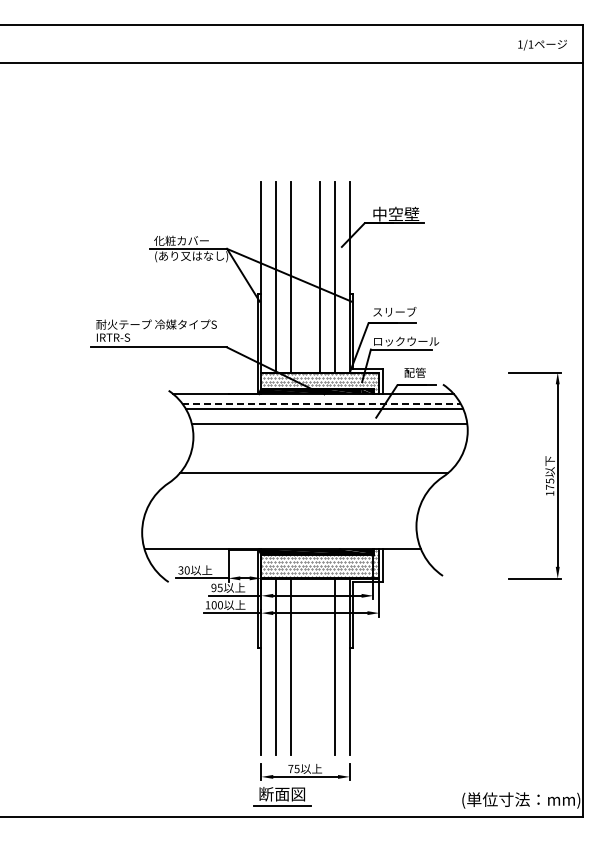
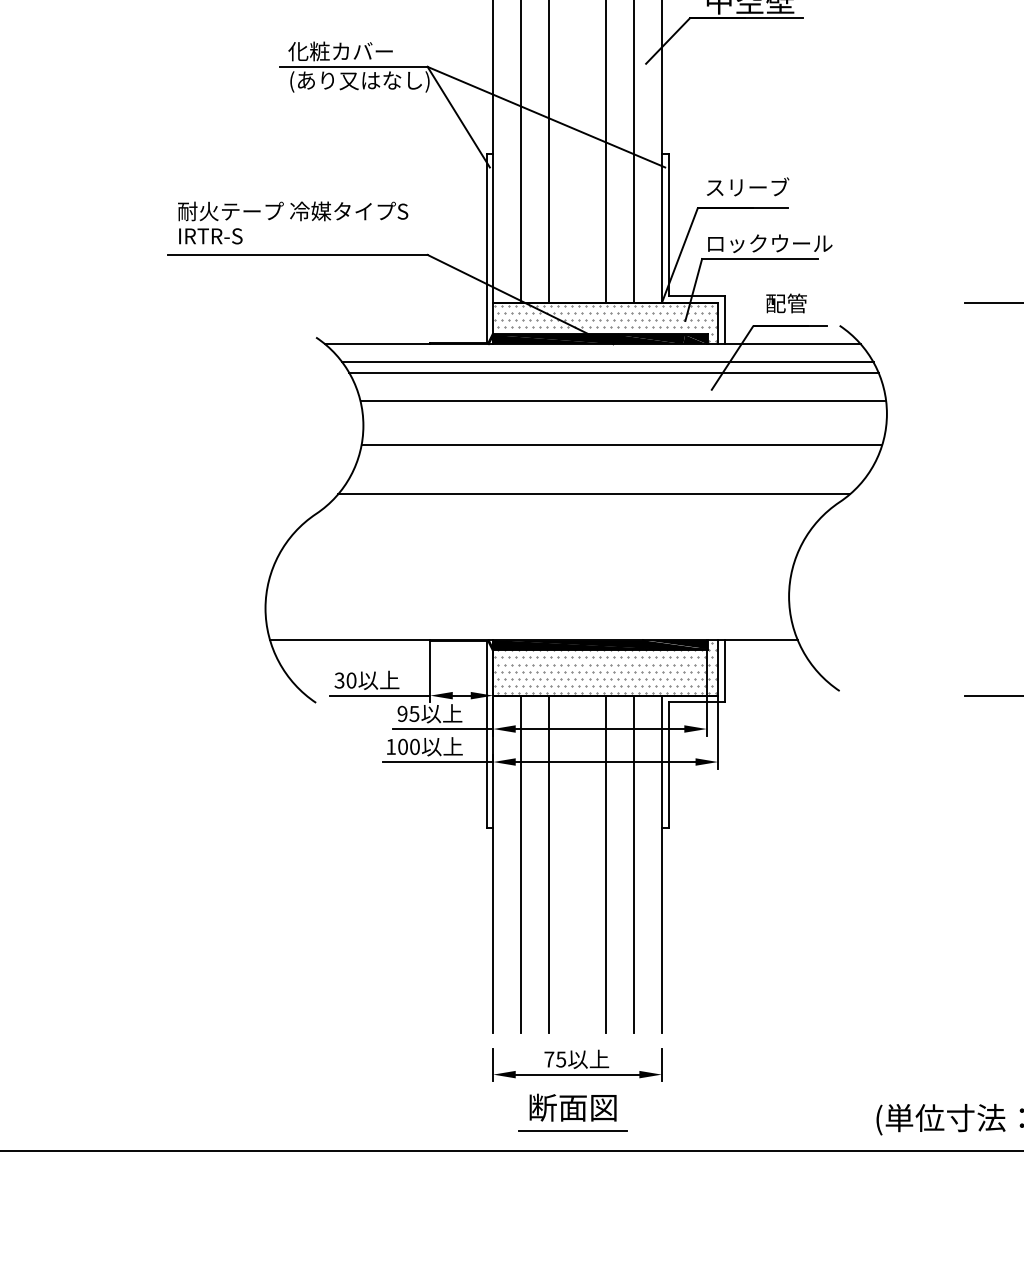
line: (322, 403) -> (609, 361), dashed -> solid
line: (328, 446) -> (621, 444), added
line: (320, 666) -> (605, 863), added
part: (282, 796) -> (573, 1112), moved

